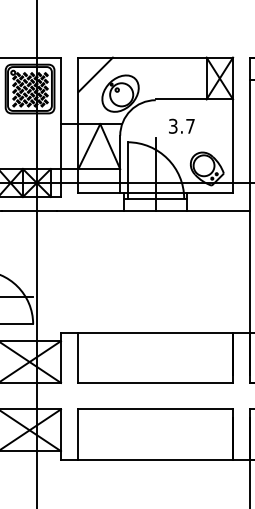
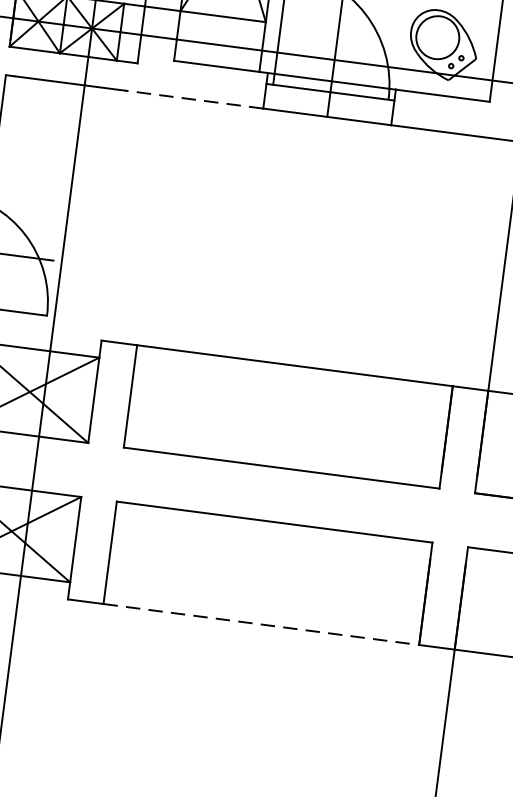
line: (90, 210) -> (194, 98), solid -> dashed
line: (156, 459) -> (262, 624), solid -> dashed

